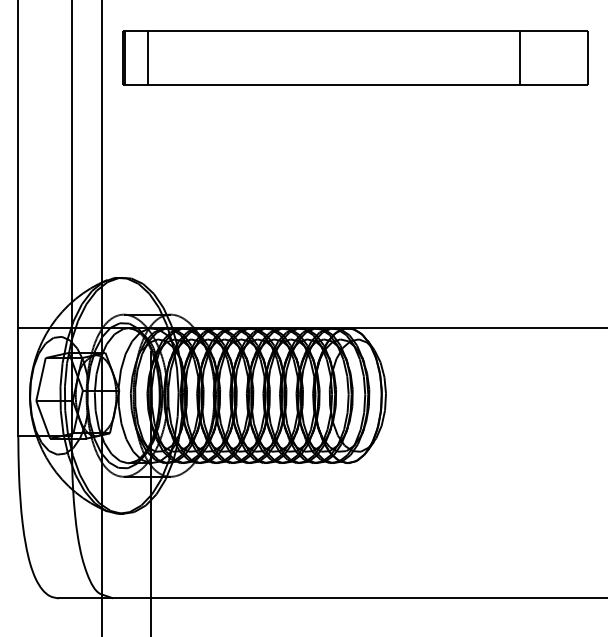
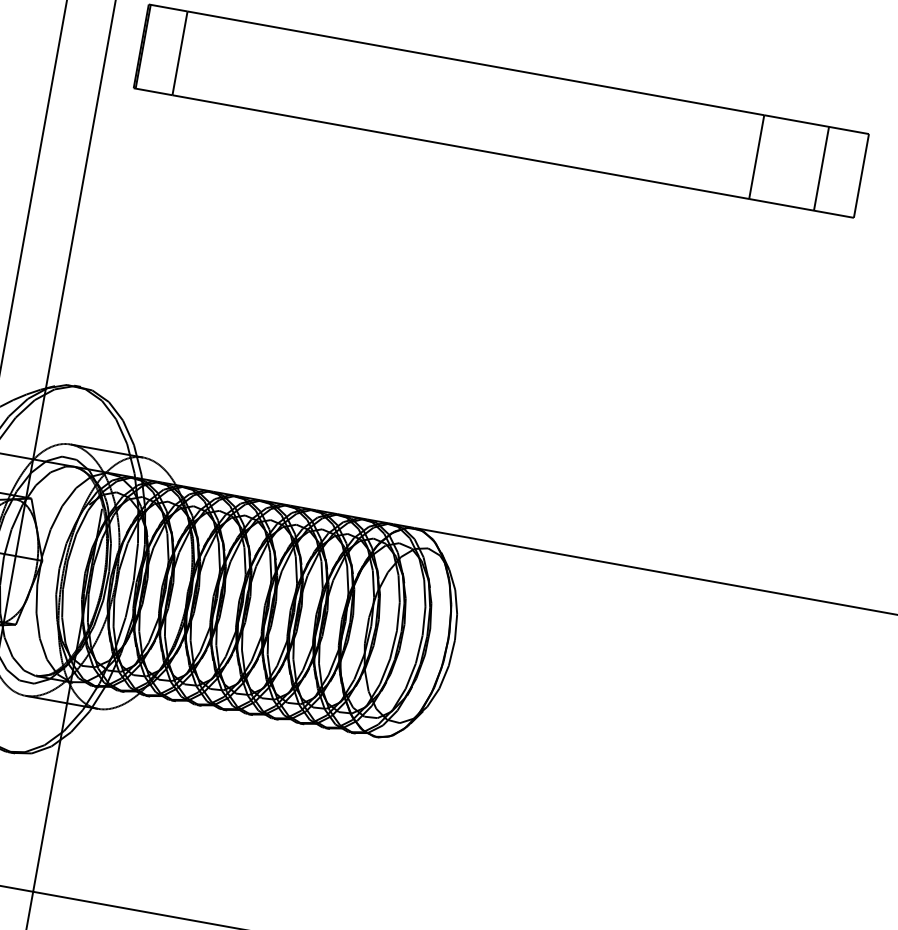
line: (562, 57) -> (822, 168), added

